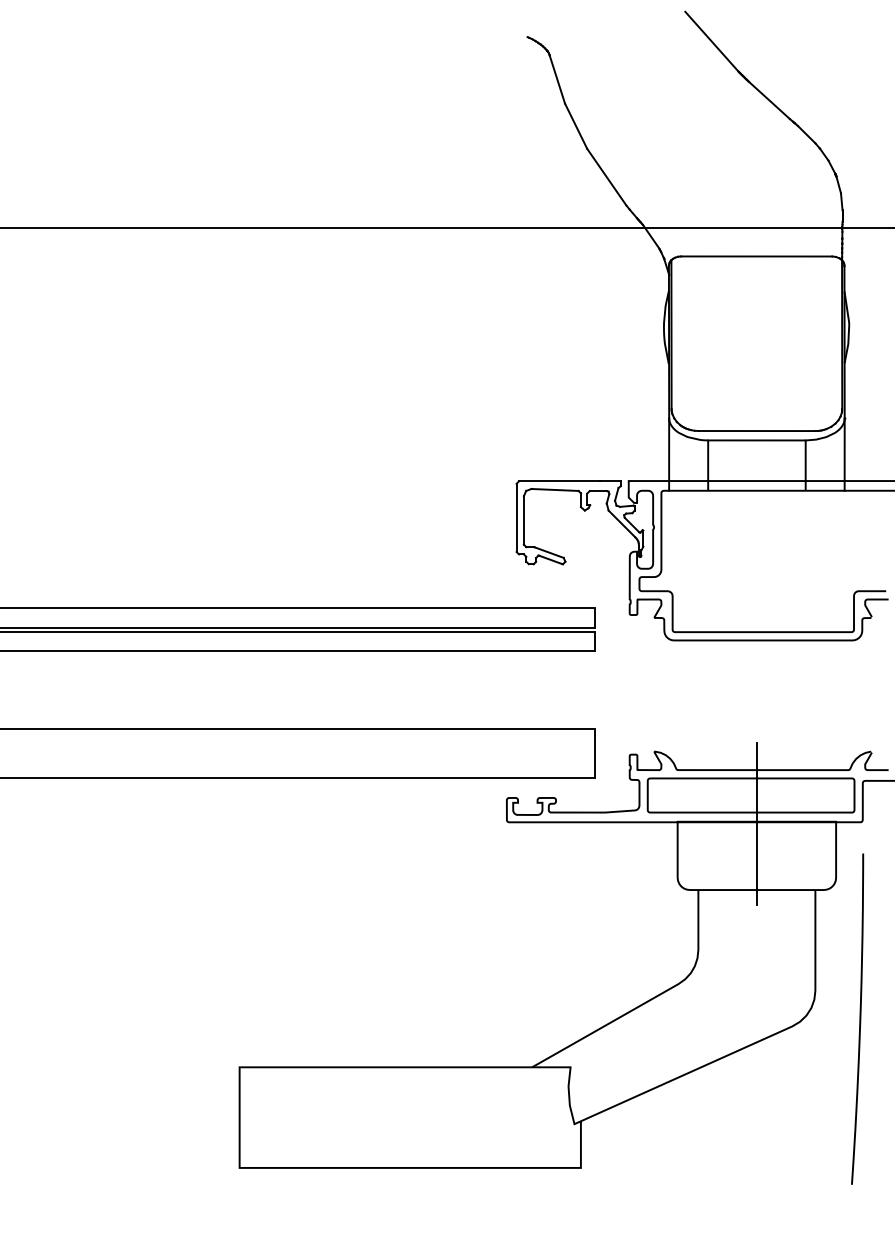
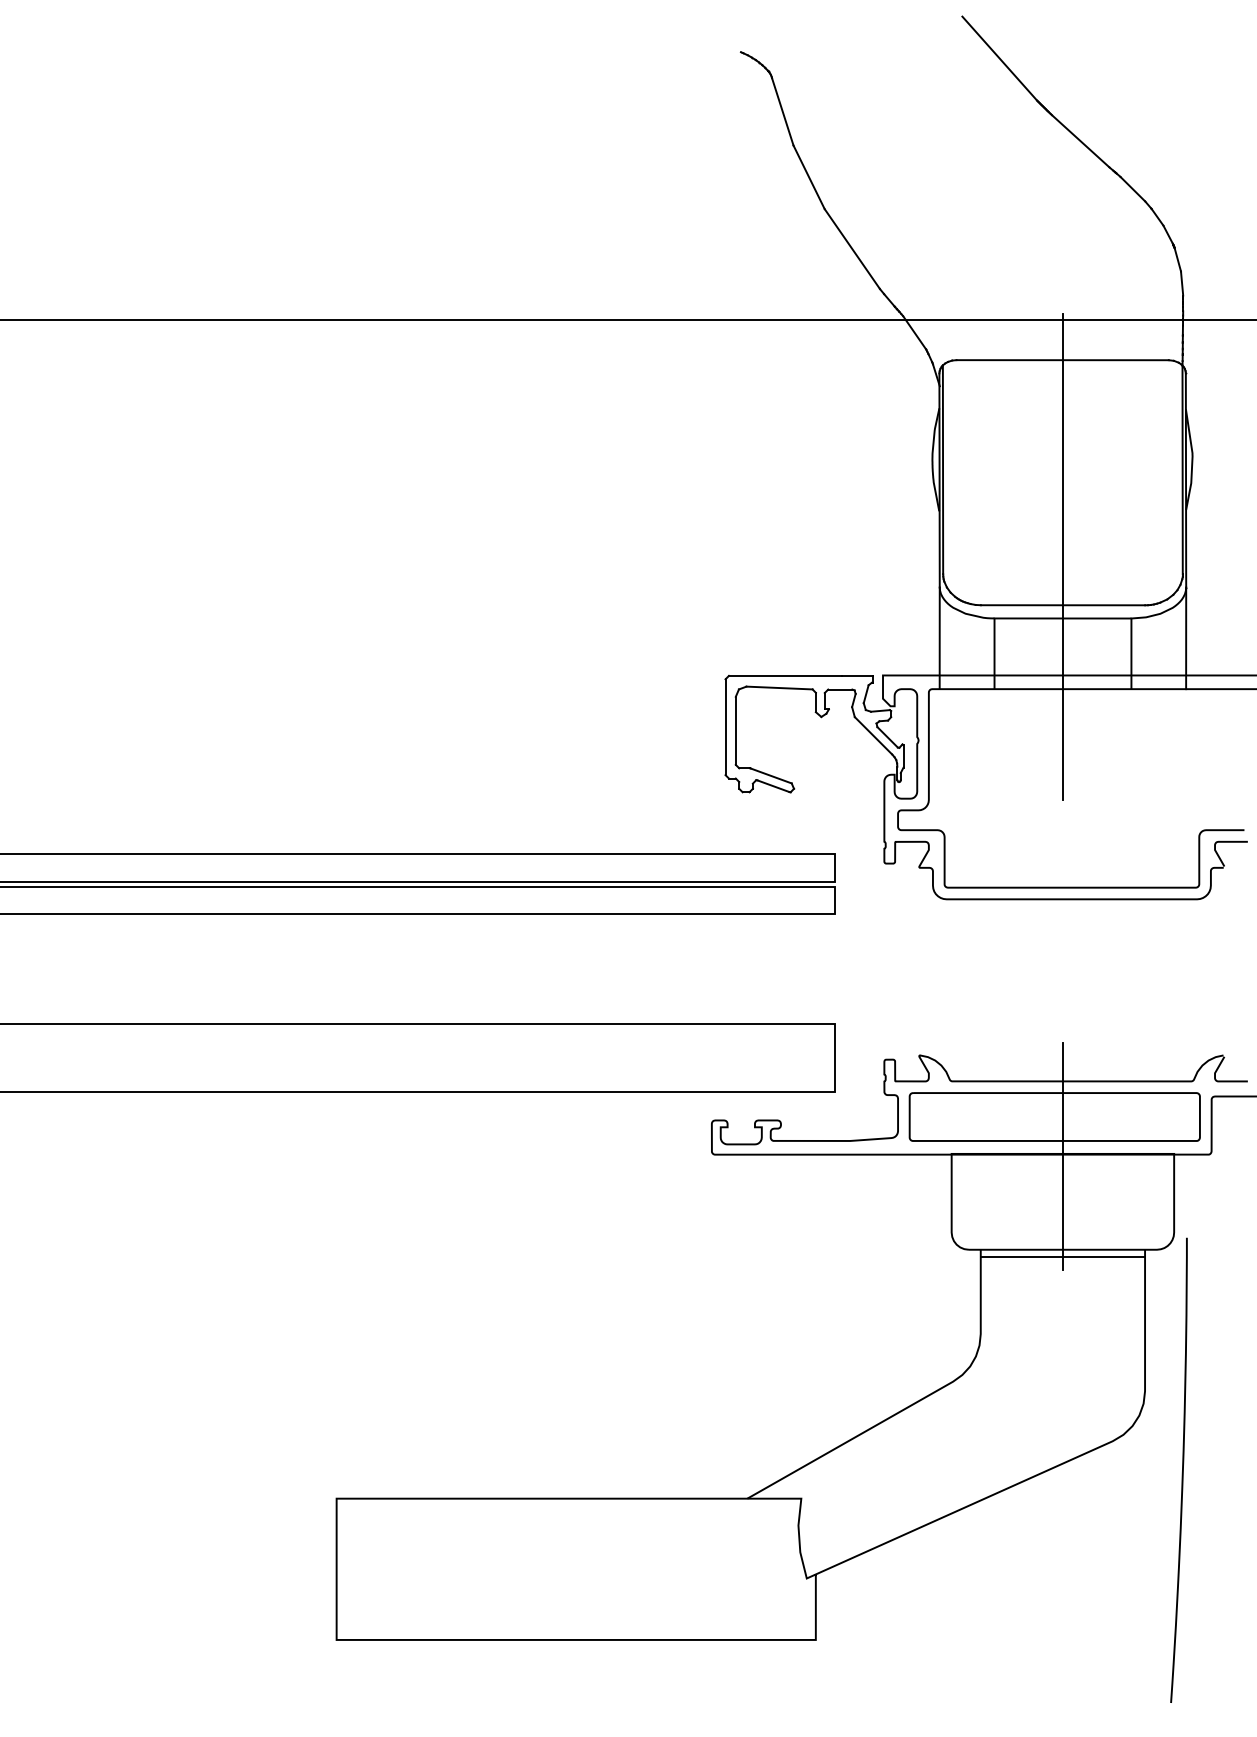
line: (756, 396) -> (1062, 556), added
line: (756, 895) -> (1062, 1257), added
curve: (859, 1018) -> (1181, 1469), moved

